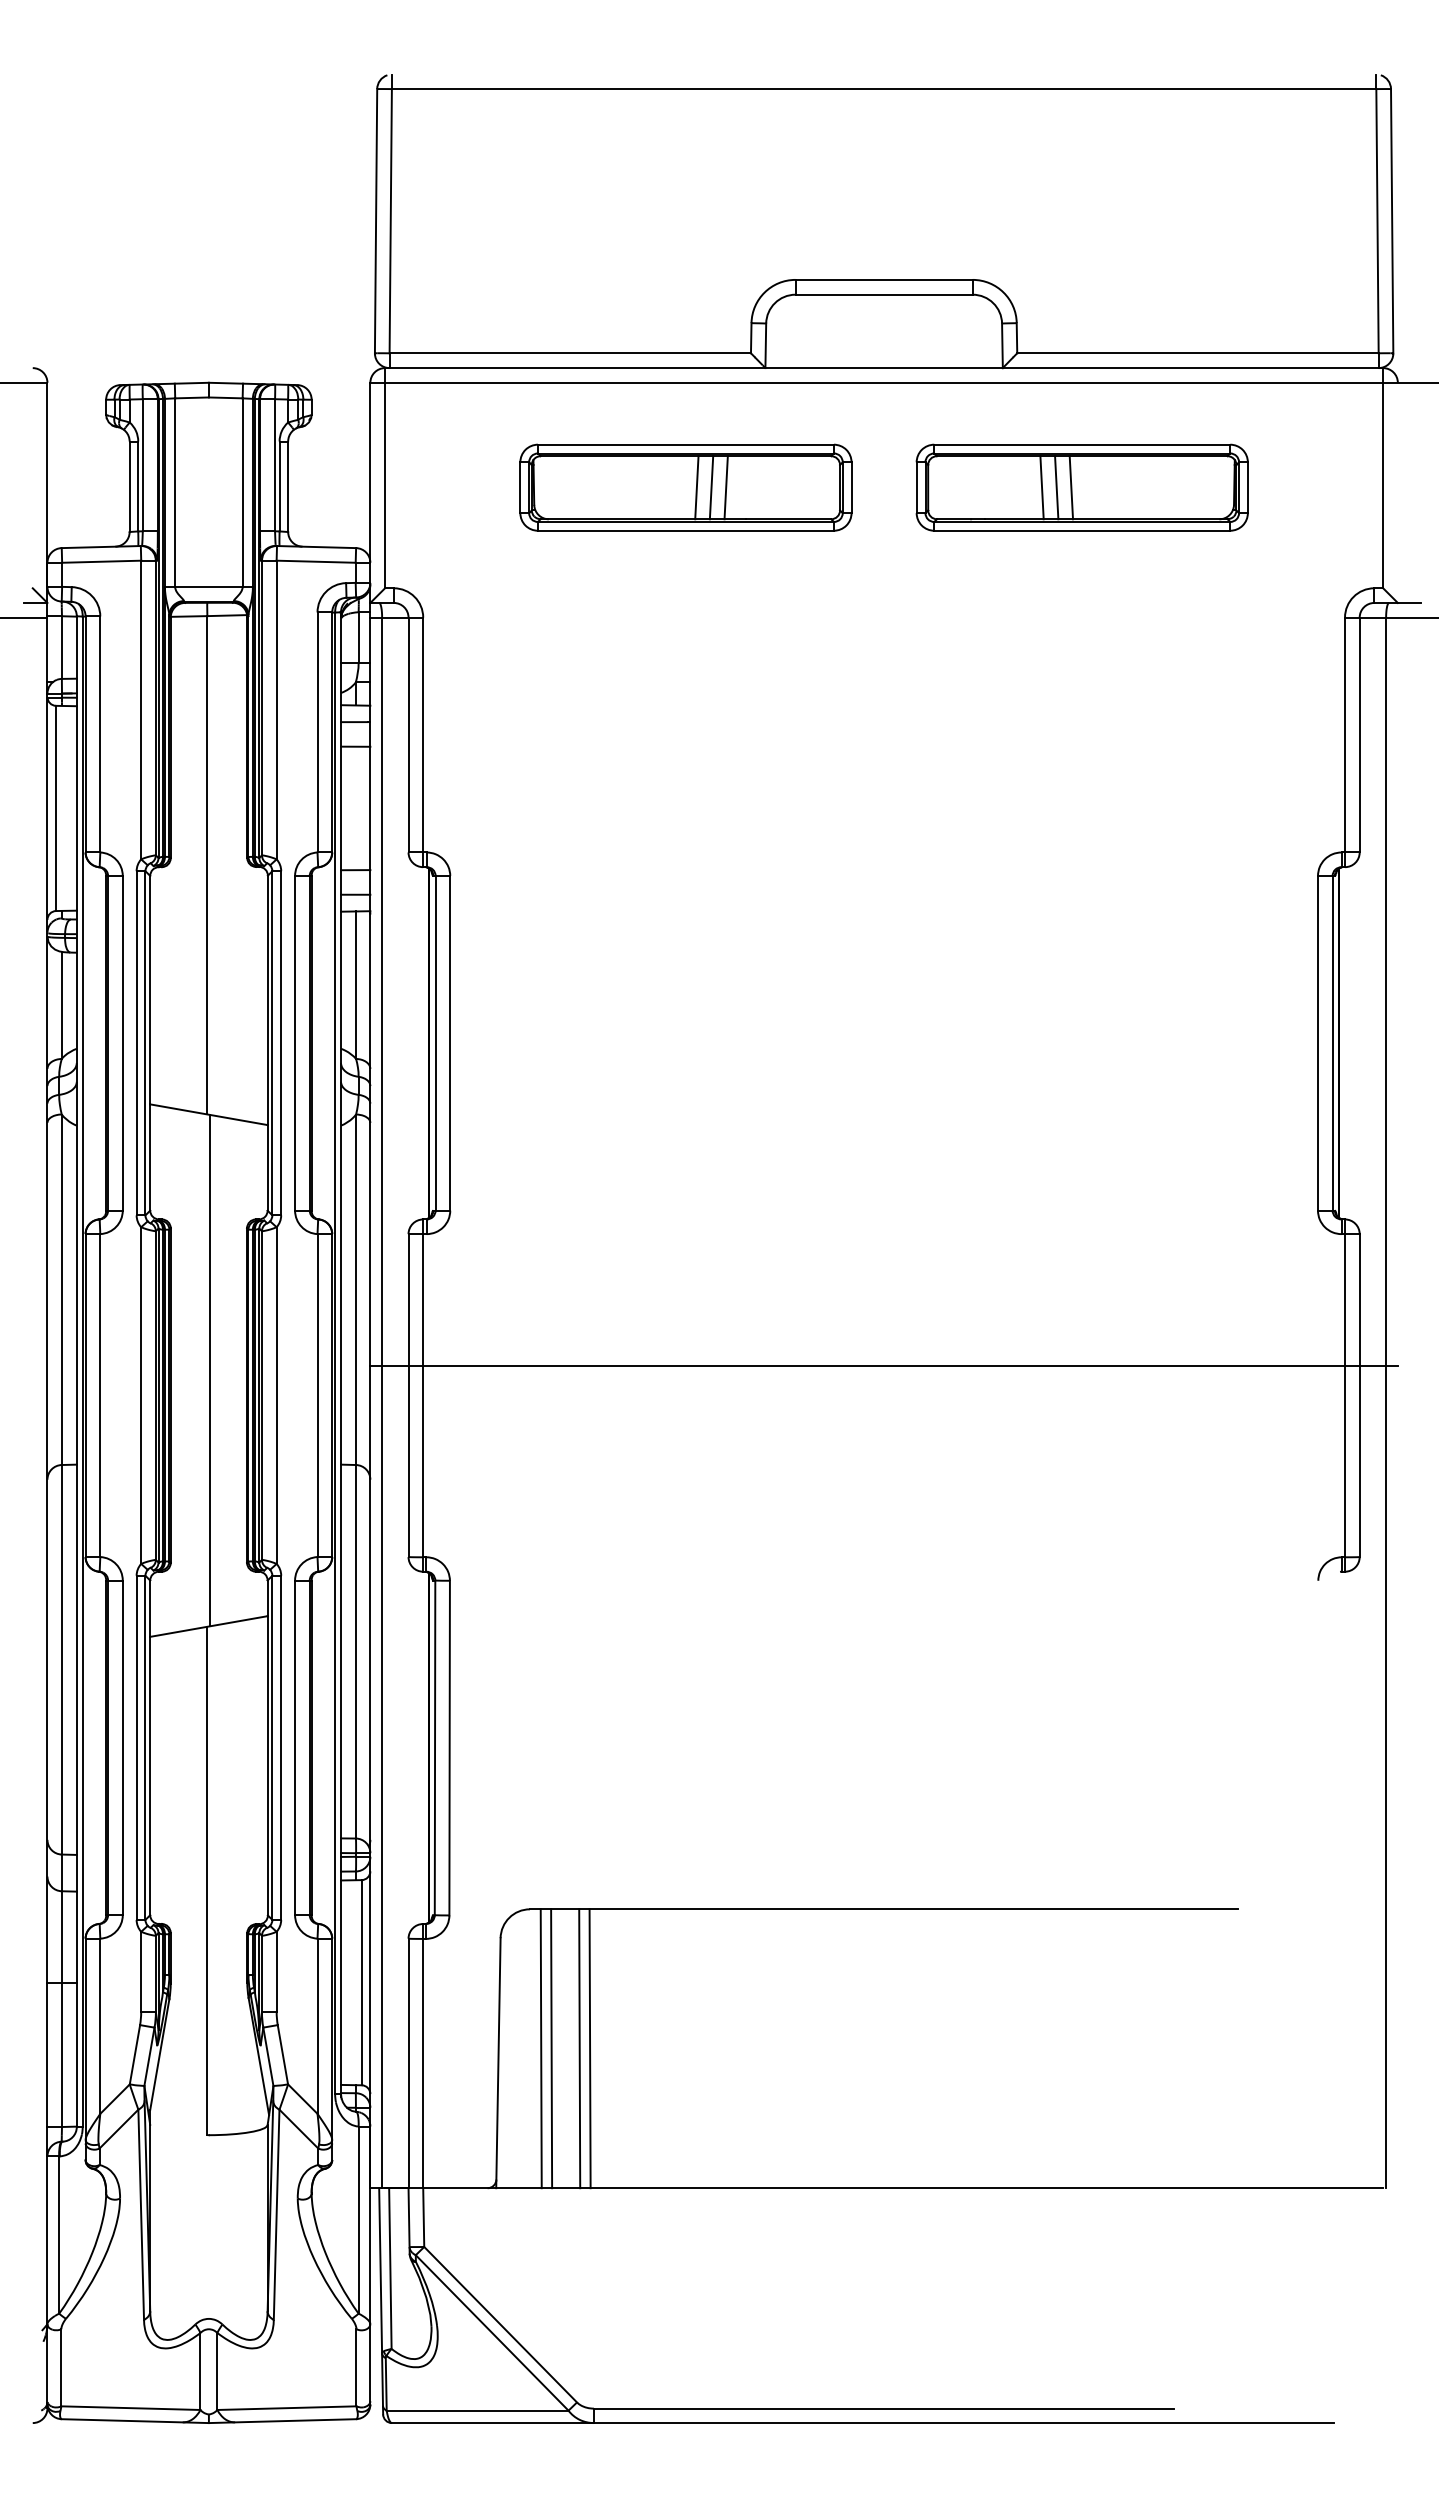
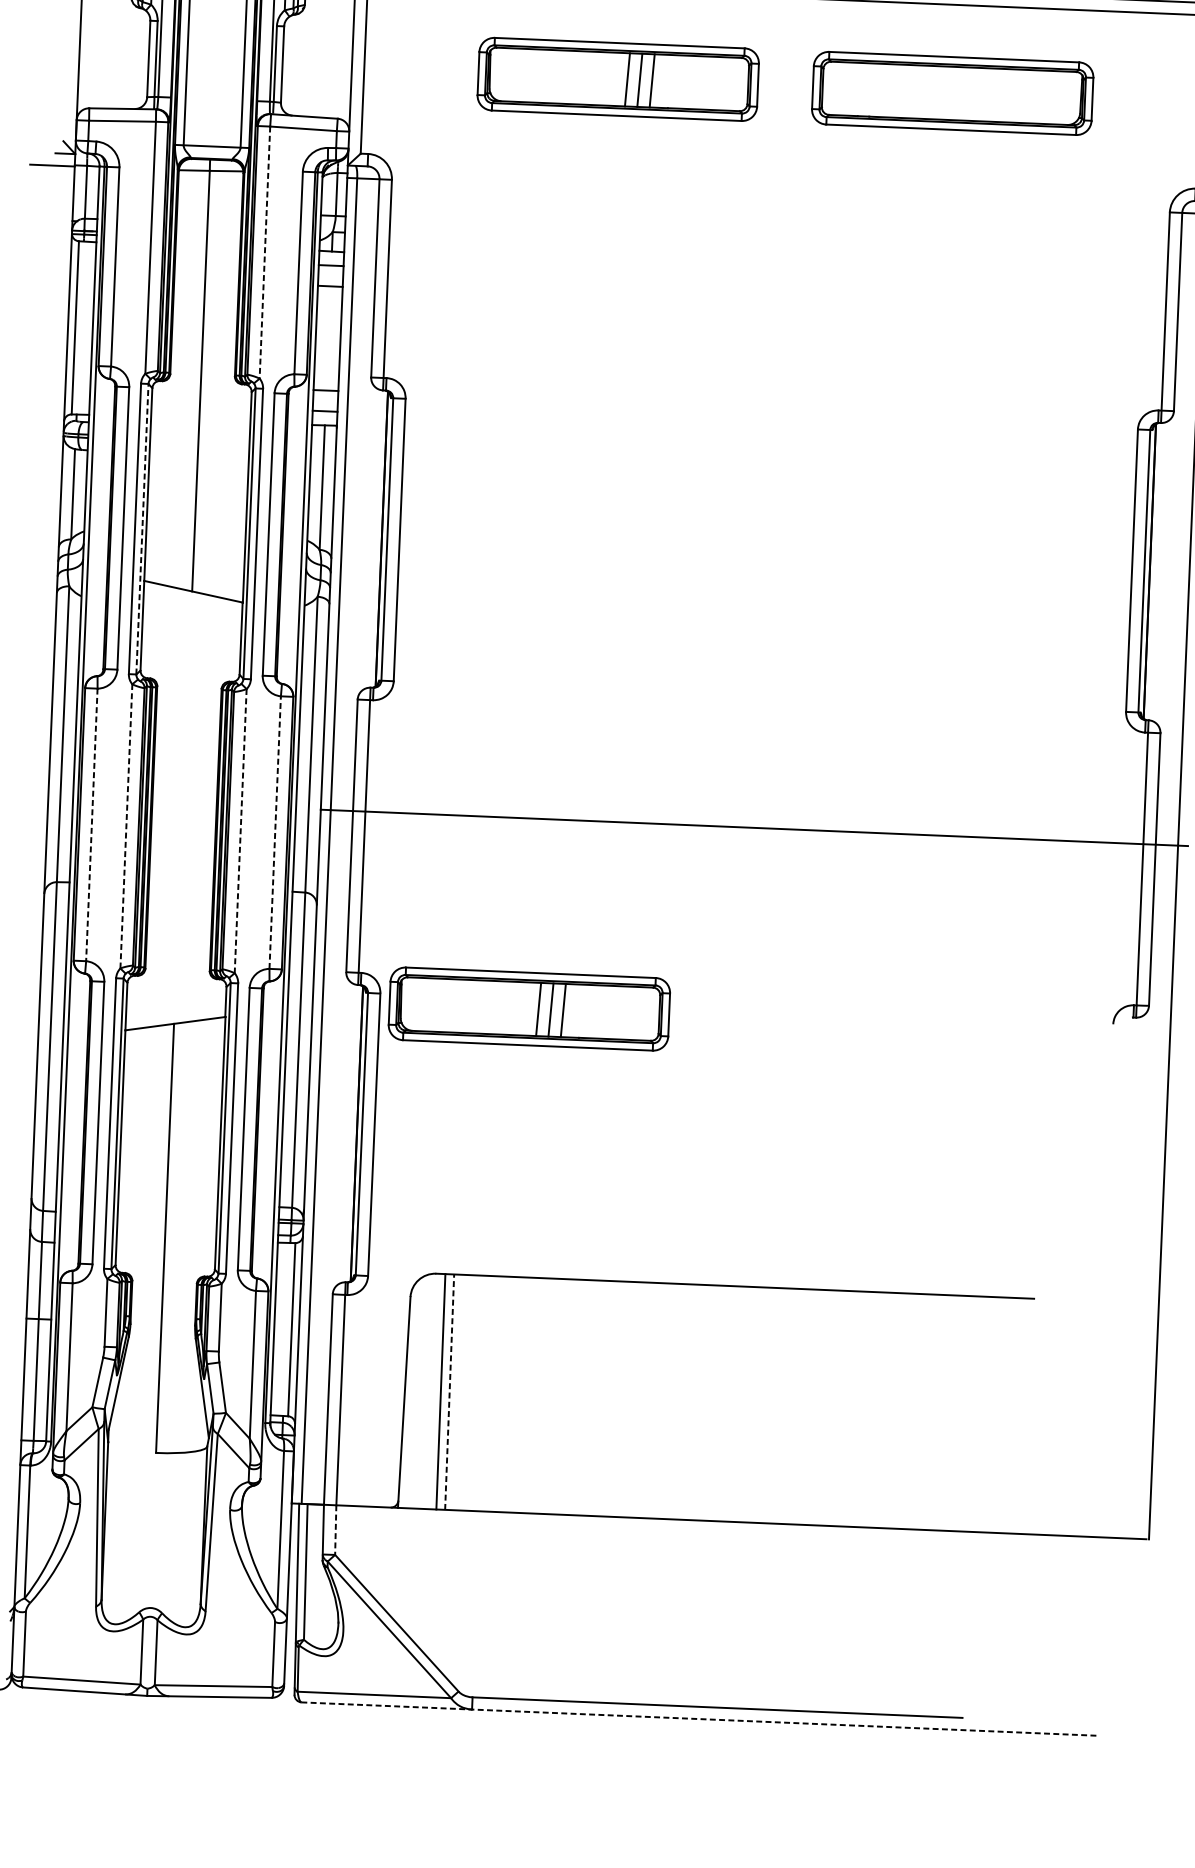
line: (1041, 487) -> (918, 91), removed
line: (1056, 487) -> (930, 92), removed
line: (1071, 487) -> (943, 92), removed
line: (276, 710) -> (264, 252), solid -> dashed
line: (145, 1042) -> (142, 528), solid -> dashed
line: (210, 1370) -> (185, 807), removed
line: (141, 1395) -> (126, 826), solid -> dashed
line: (317, 1395) -> (275, 832), solid -> dashed
line: (100, 1396) -> (92, 825), solid -> dashed
line: (276, 1396) -> (240, 831), solid -> dashed
part: (626, 1591) -> (529, 1008), added
line: (551, 2048) -> (449, 1391), solid -> dashed
line: (579, 2048) -> (473, 1392), removed
line: (589, 2048) -> (481, 1393), removed
line: (423, 2218) -> (335, 1530), solid -> dashed
line: (862, 2423) -> (698, 1719), solid -> dashed

